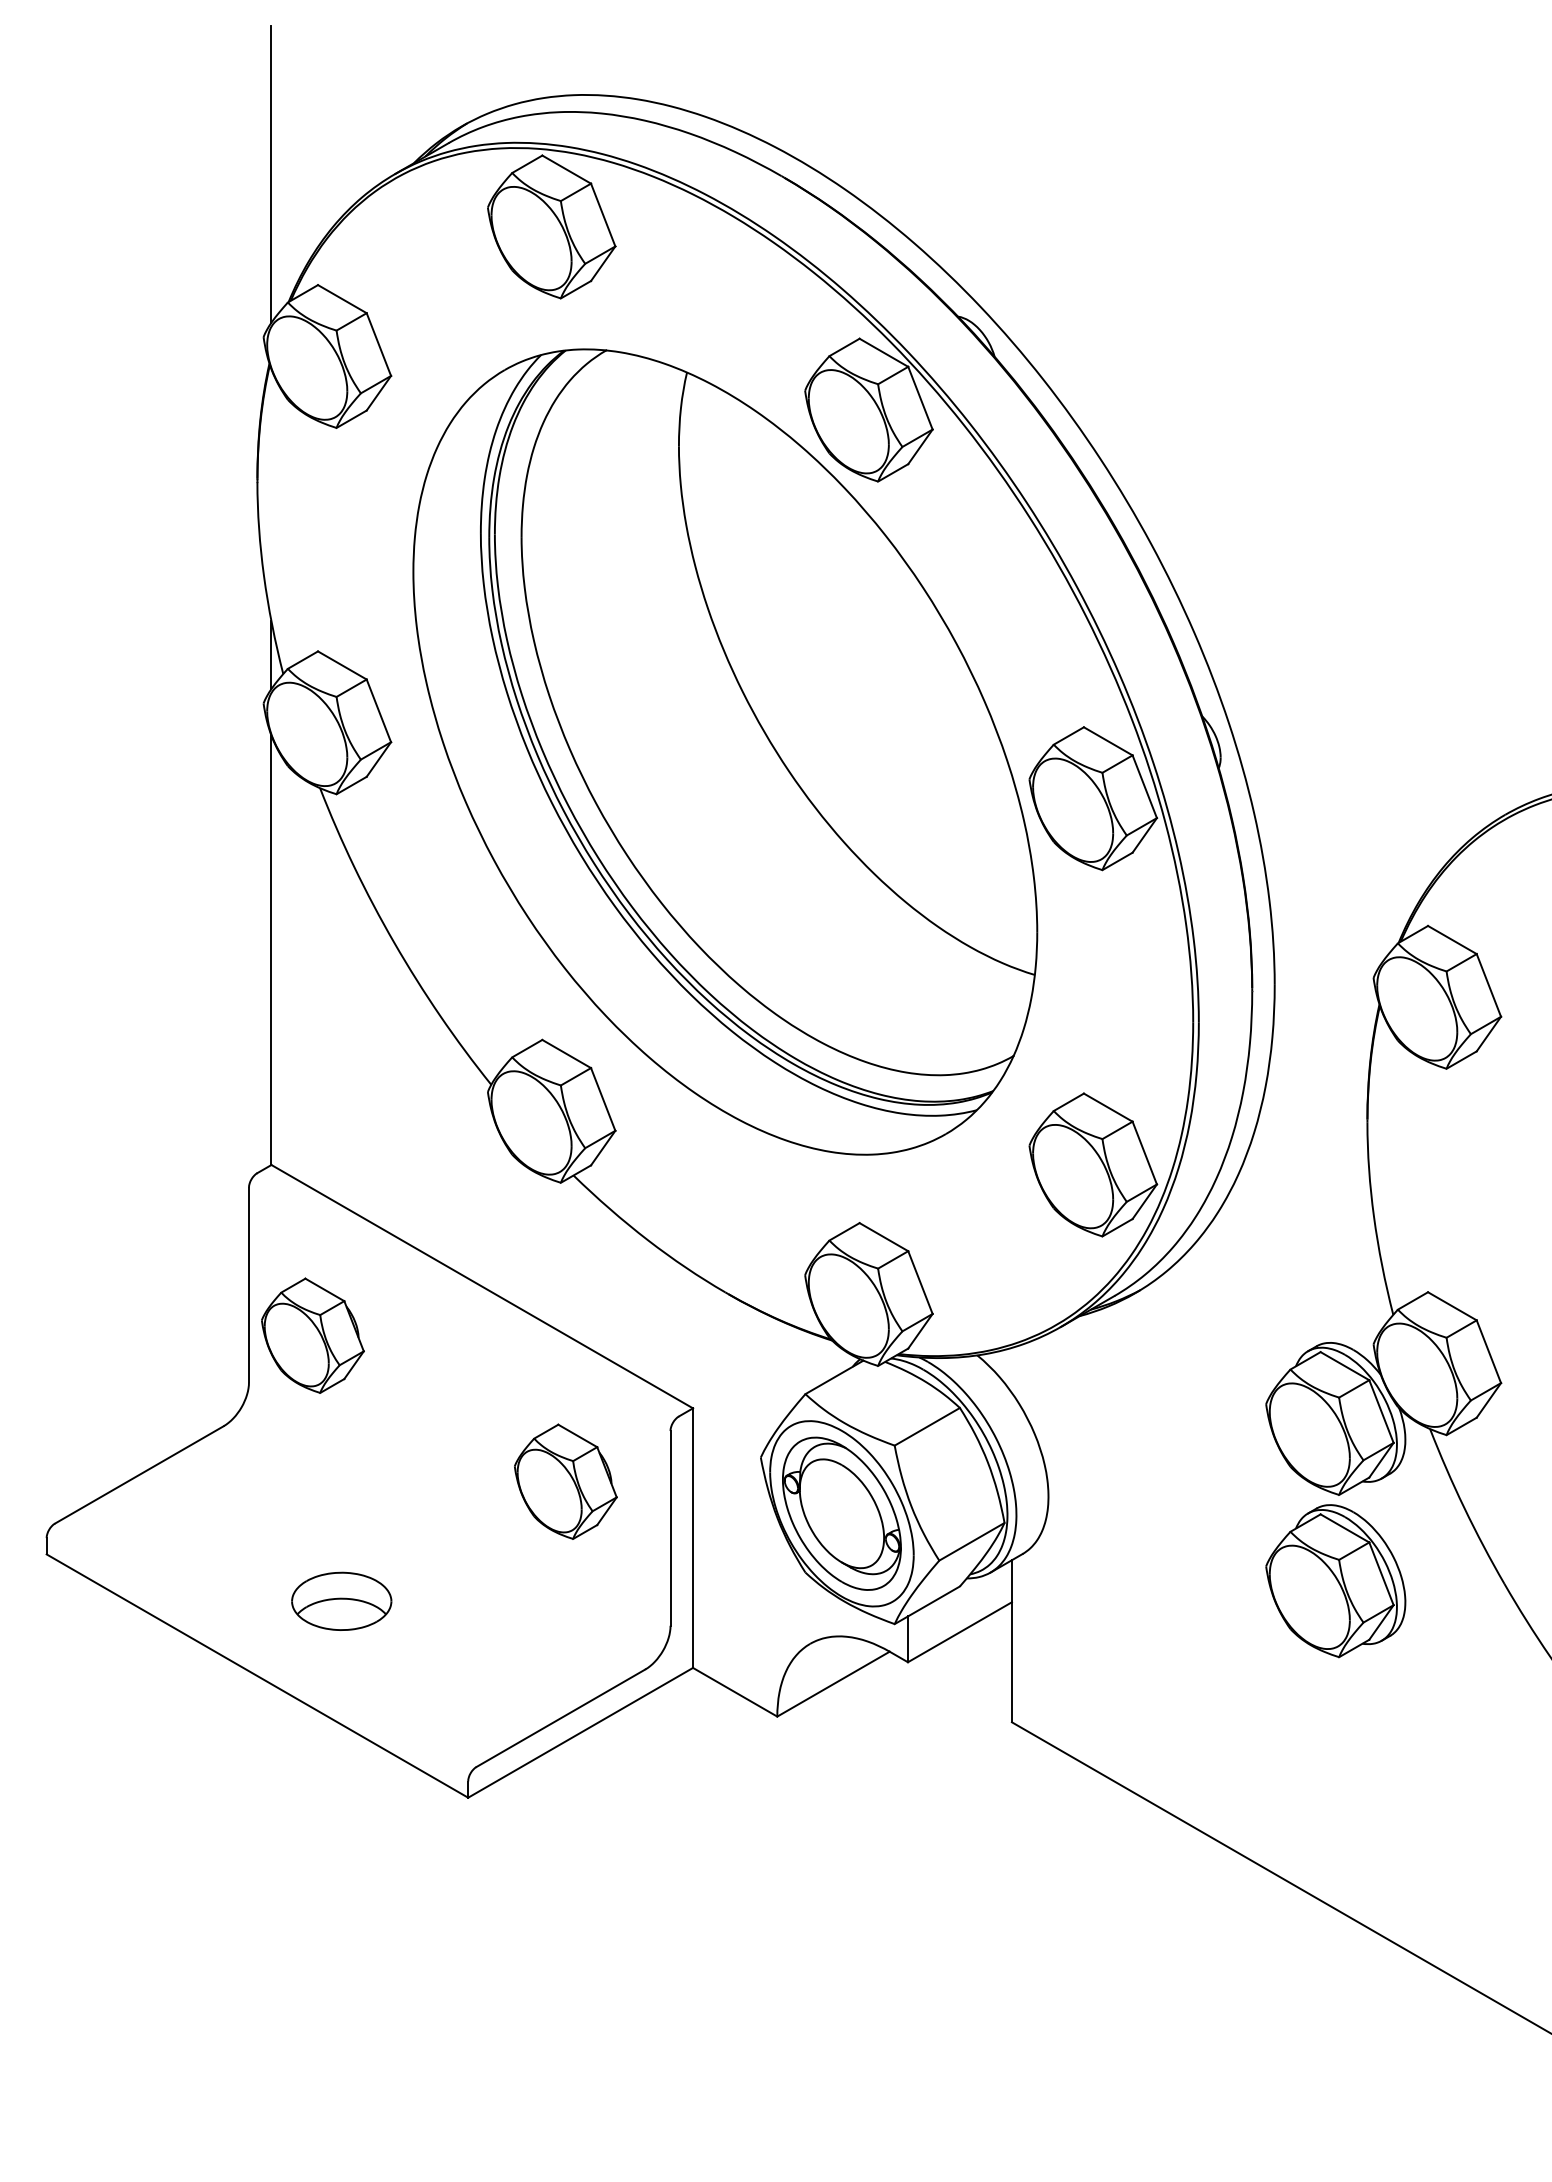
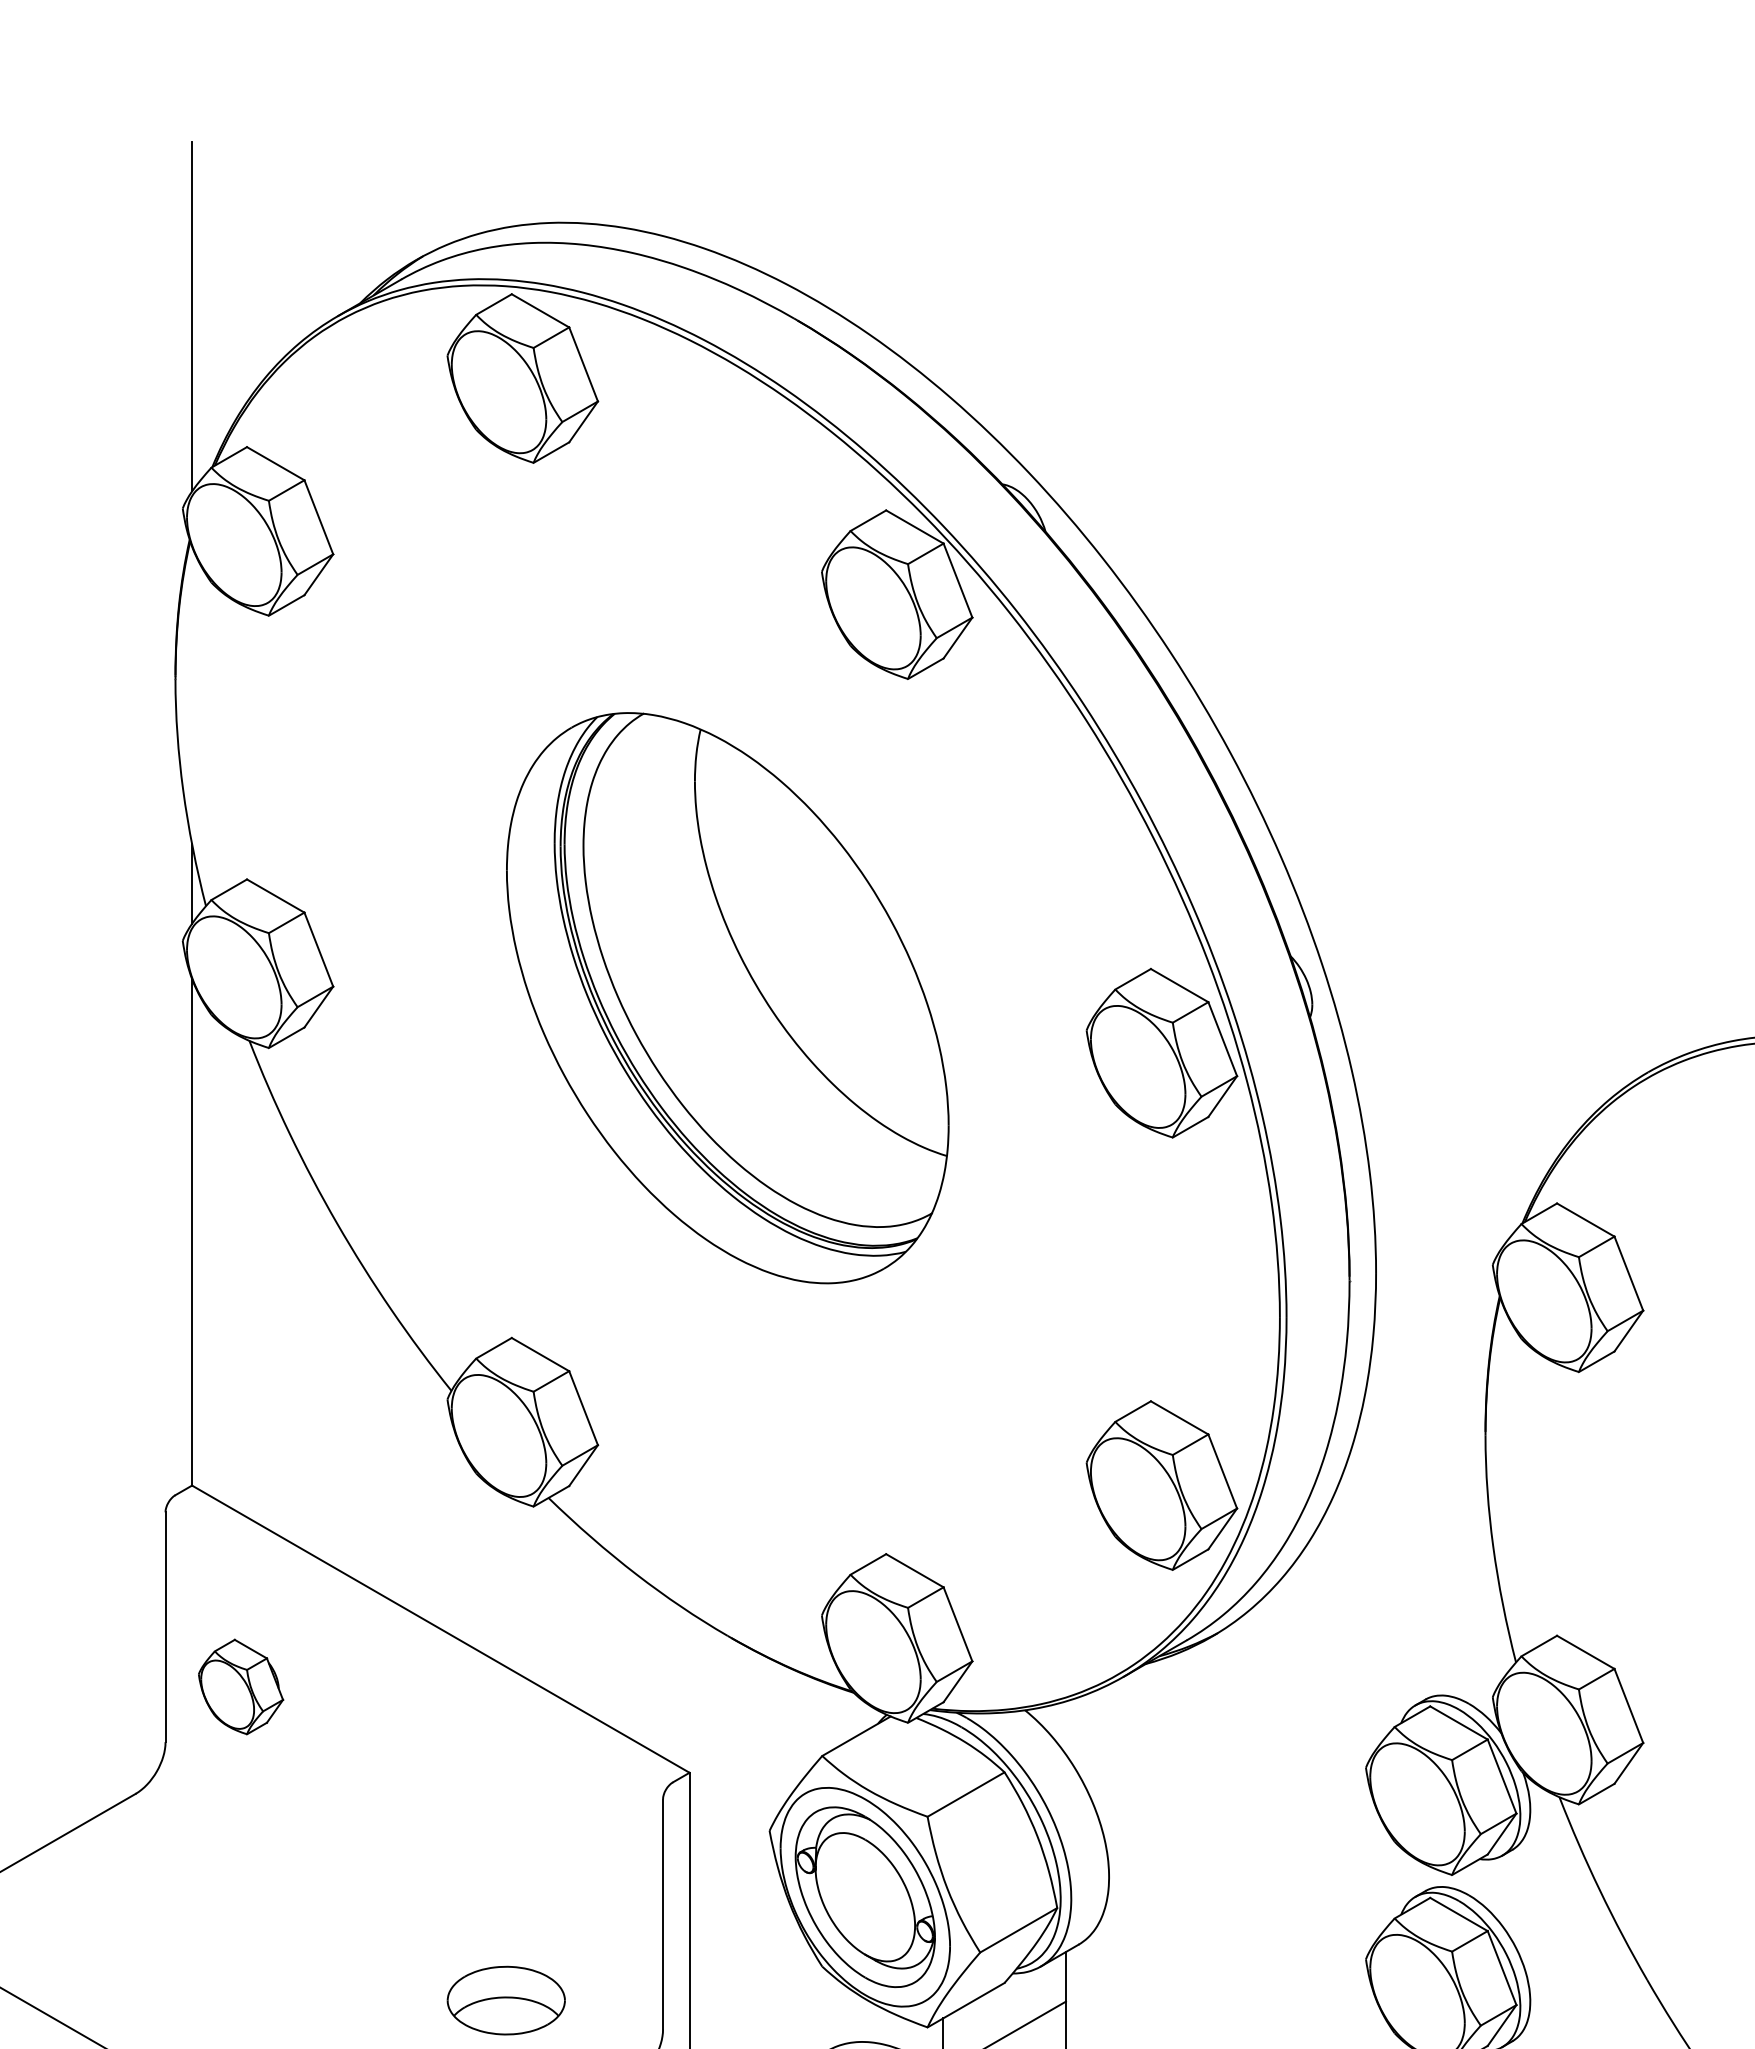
part: (725, 751) -> (727, 997), size x0.6
part: (312, 1335) -> (240, 1686), size x0.7
part: (565, 1481) -> (539, 1859), removed
part: (341, 1600) -> (506, 1999), moved

